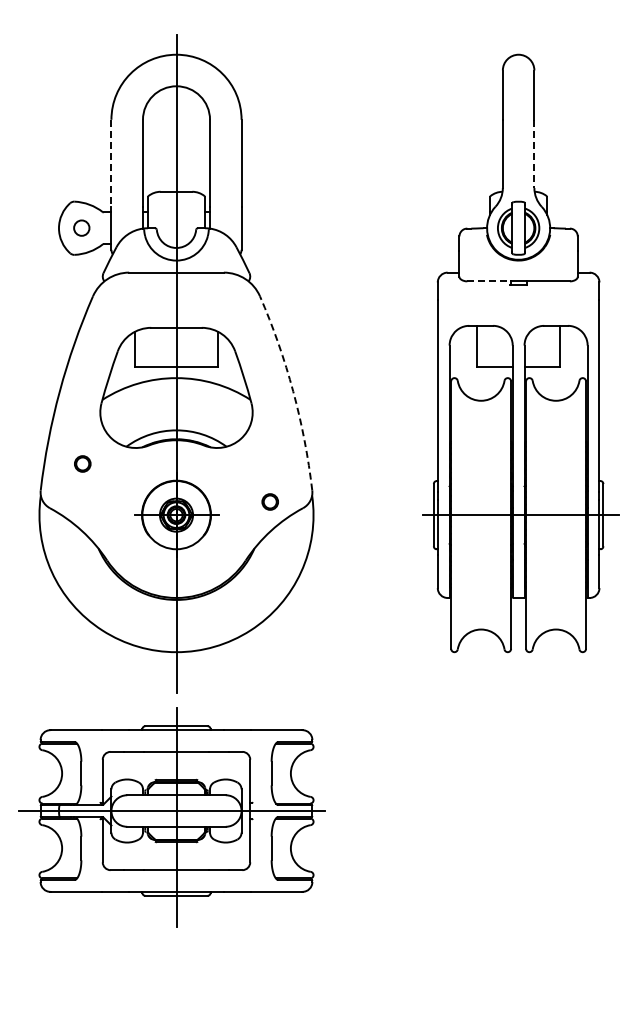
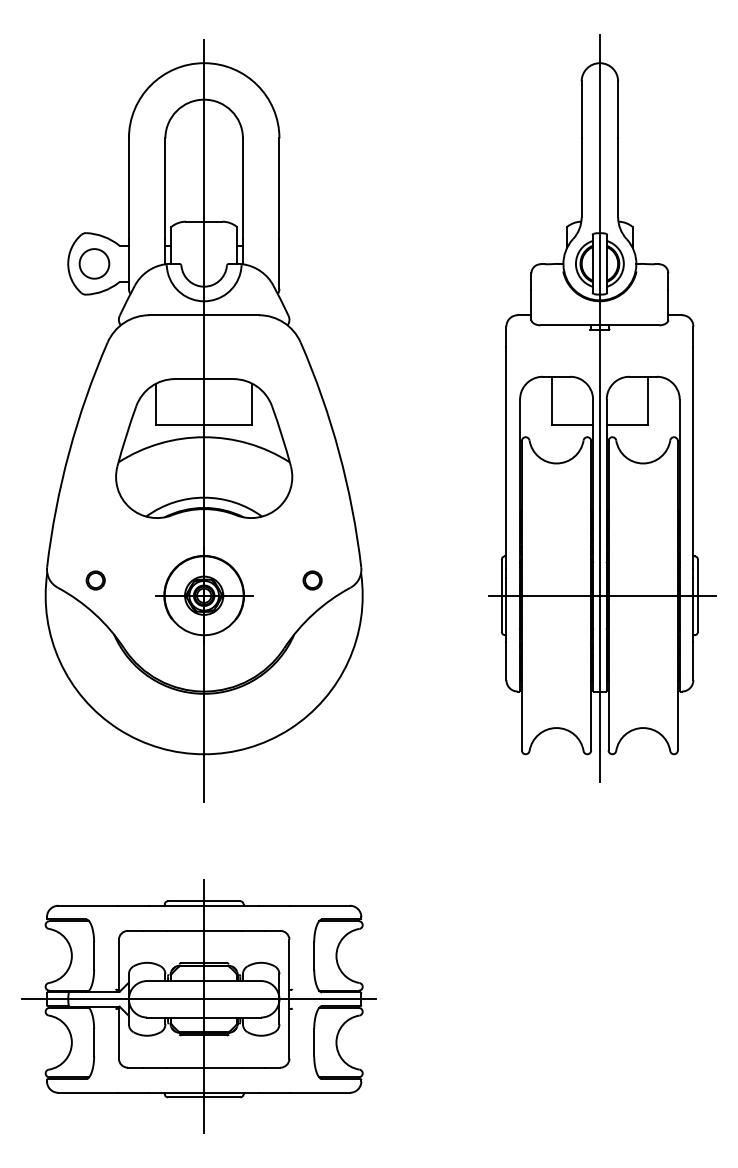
line: (534, 154) -> (618, 178), dashed -> solid
line: (111, 163) -> (128, 188), dashed -> solid
circle: (81, 227) -> (94, 263), size x1.67
line: (489, 281) -> (566, 325), dashed -> solid
line: (518, 353) -> (599, 408), added
arc: (293, 391) -> (339, 452), dashed -> solid
circle: (82, 463) -> (95, 579), moved
part: (171, 817) -> (198, 1006), moved

